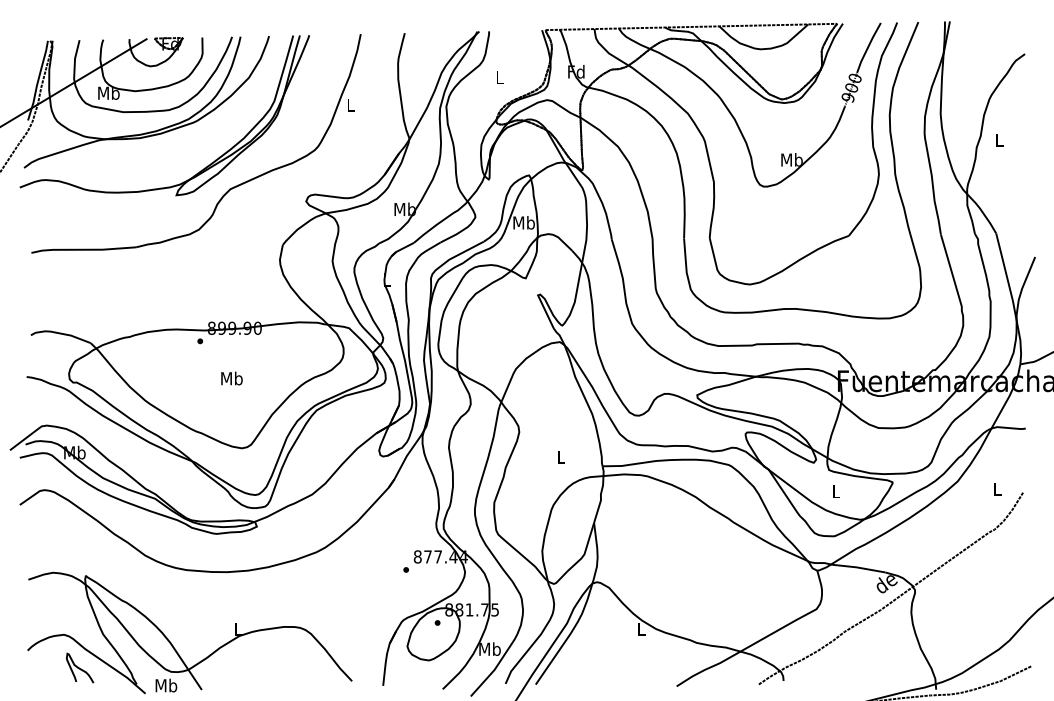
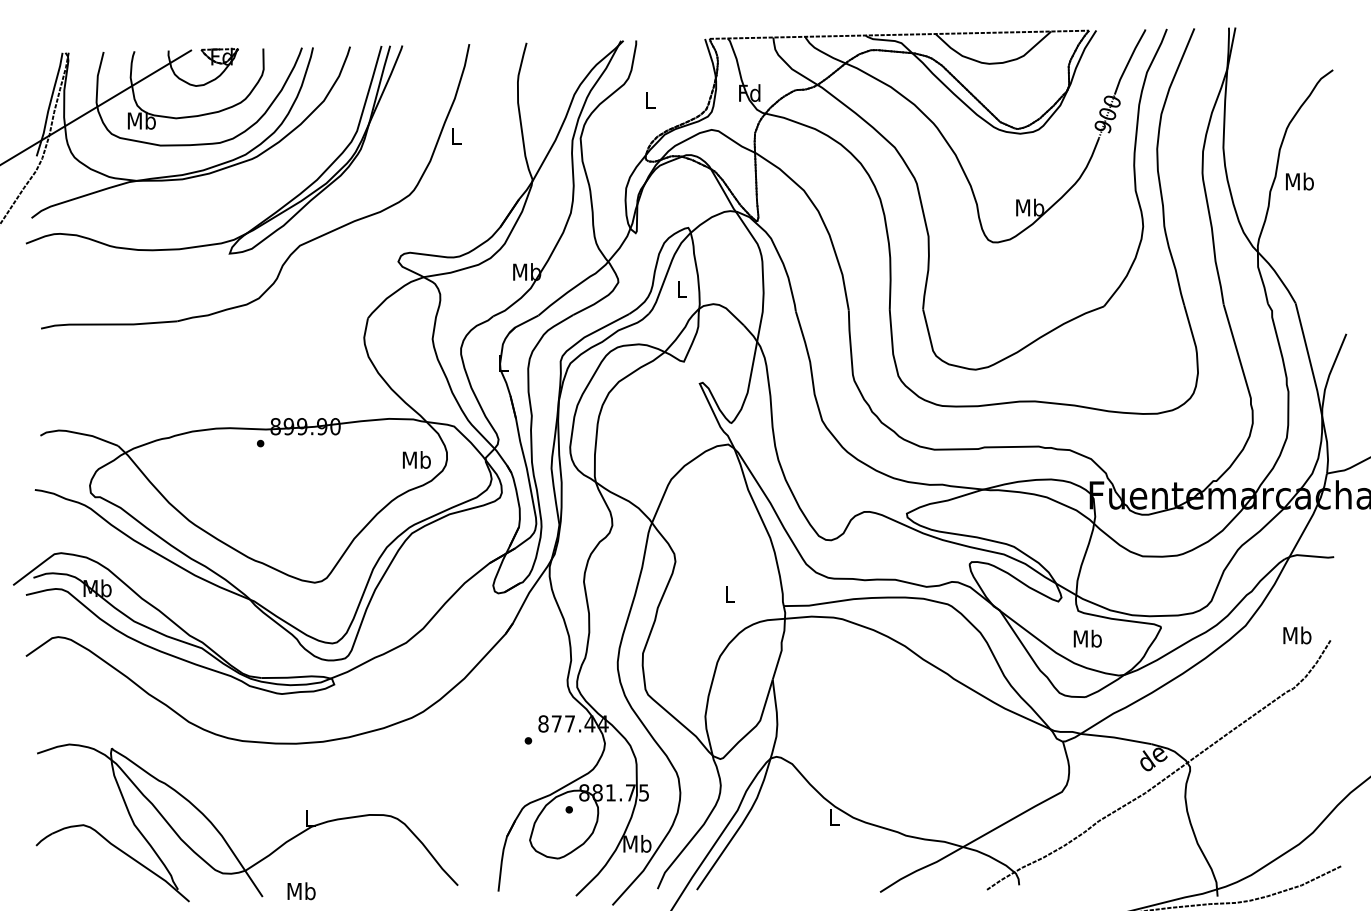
text: (999, 139) -> (1299, 181), L -> Mb
text: (523, 222) -> (681, 289), Mb -> L
text: (231, 378) -> (416, 459), moved
text: (997, 488) -> (1297, 635), L -> Mb
text: (836, 491) -> (1087, 638), L -> Mb
curve: (80, 668) -> (104, 868), removed
text: (166, 685) -> (301, 891), moved

